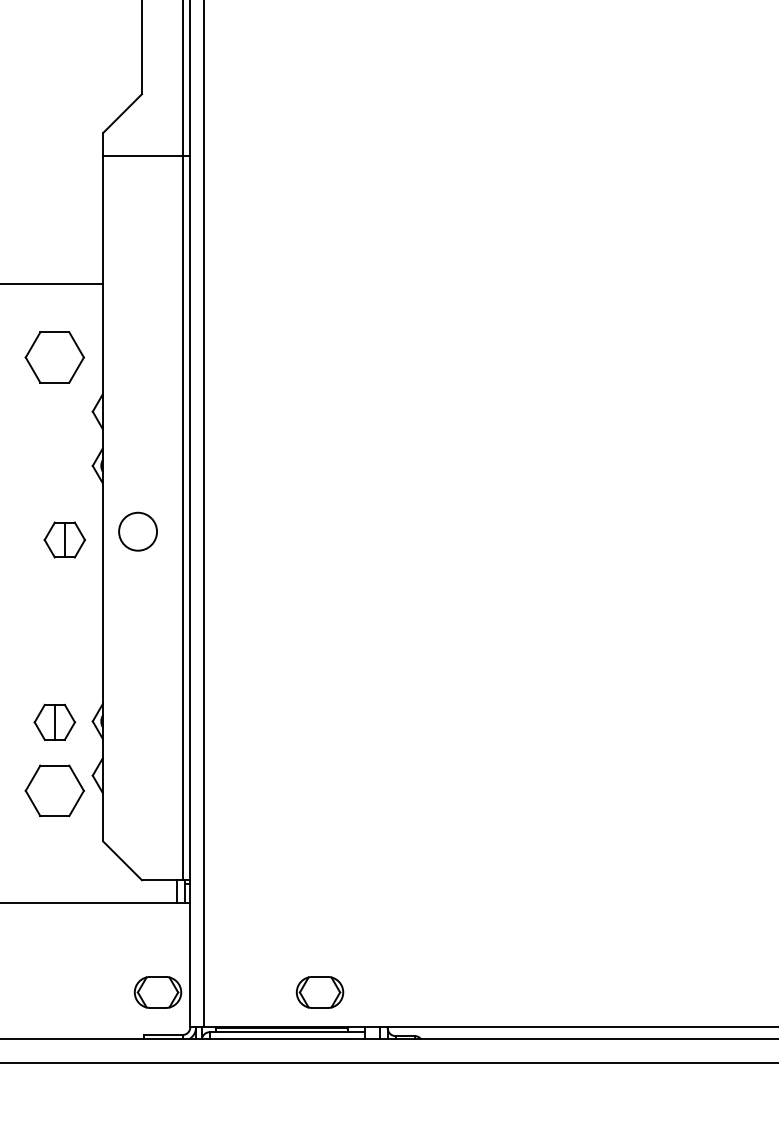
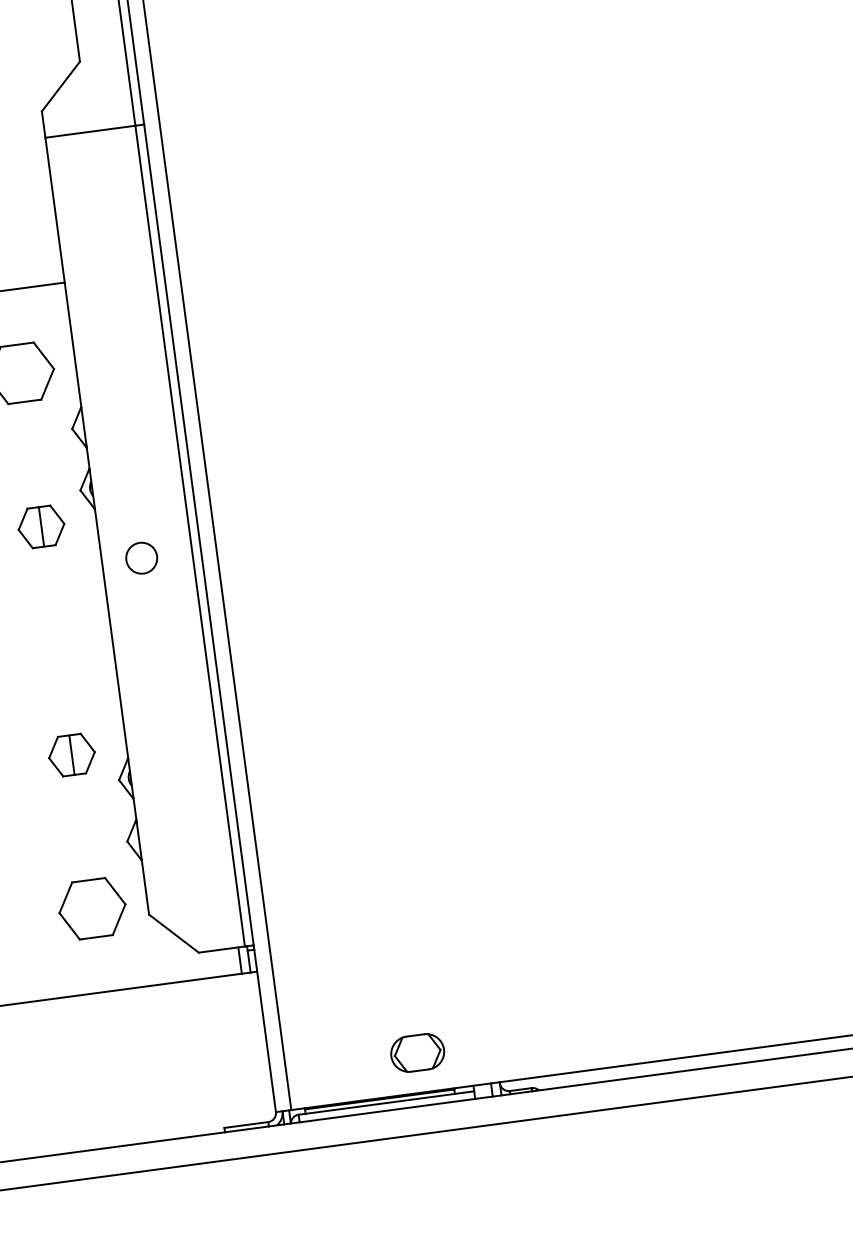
circle: (137, 531) -> (141, 558), size x0.71
part: (64, 539) -> (41, 526), moved
part: (54, 721) -> (71, 754), moved
part: (54, 790) -> (92, 908), moved
part: (157, 992) -> (233, 1077), removed

